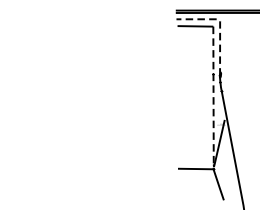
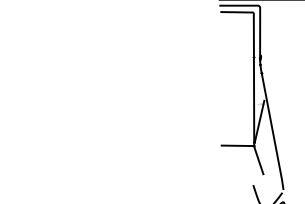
line: (220, 21) -> (260, 7), dashed -> solid
line: (214, 99) -> (254, 80), dashed -> solid

